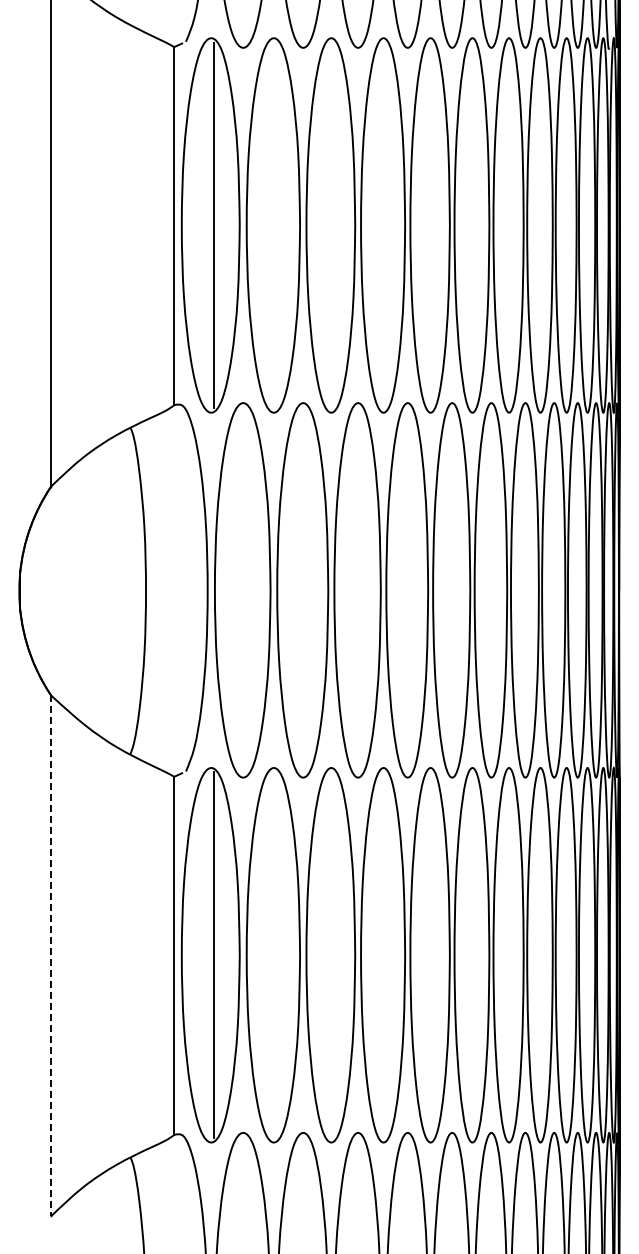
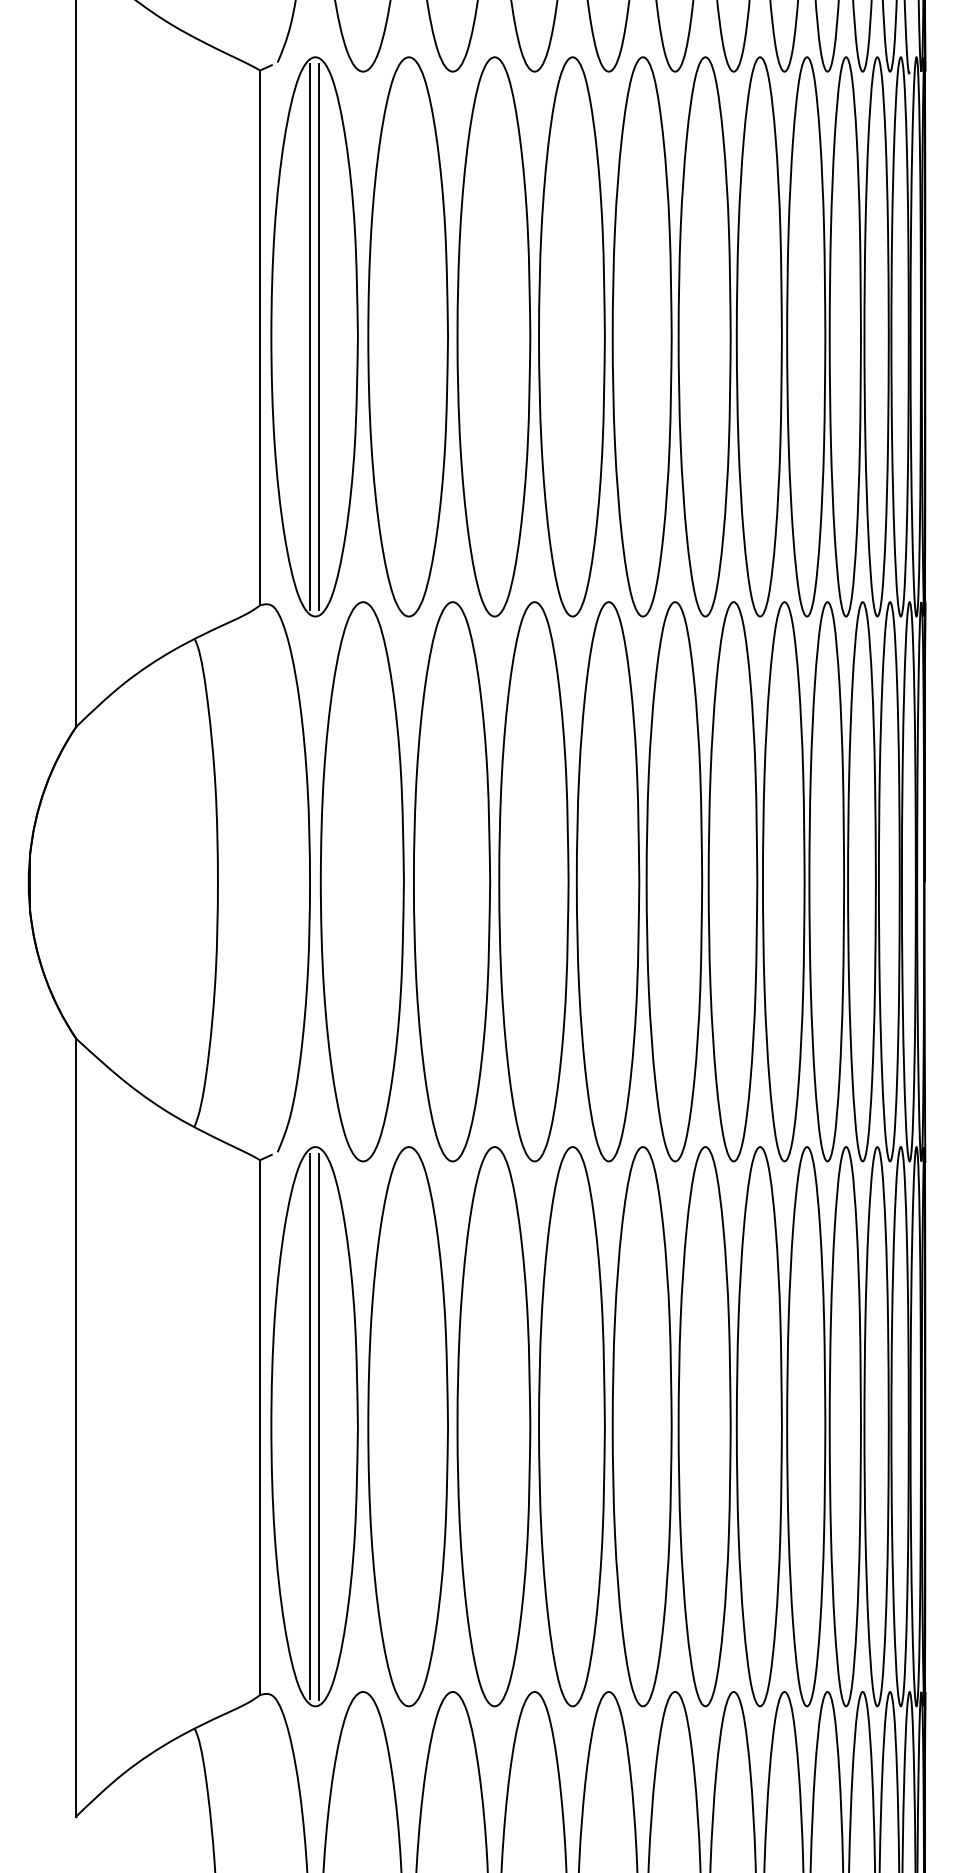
line: (207, 225) -> (309, 336), added
line: (207, 954) -> (309, 1425), added
line: (51, 956) -> (76, 1428), dashed -> solid

